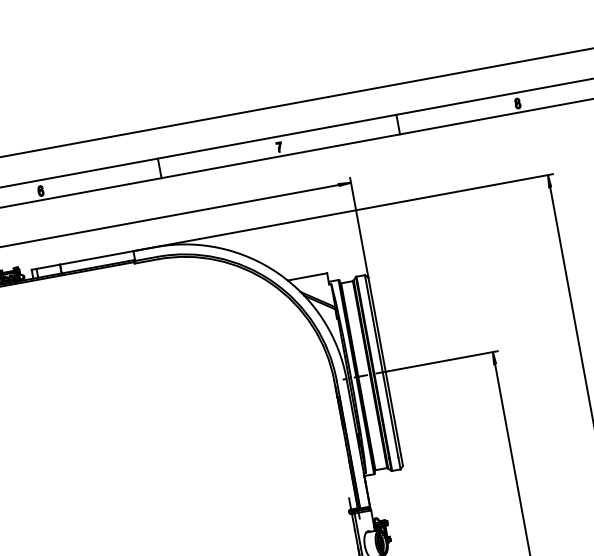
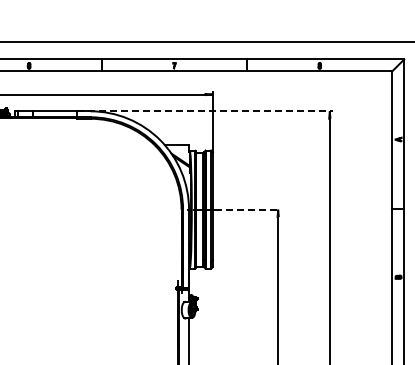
line: (344, 212) -> (205, 111), solid -> dashed
line: (444, 360) -> (248, 209), solid -> dashed

